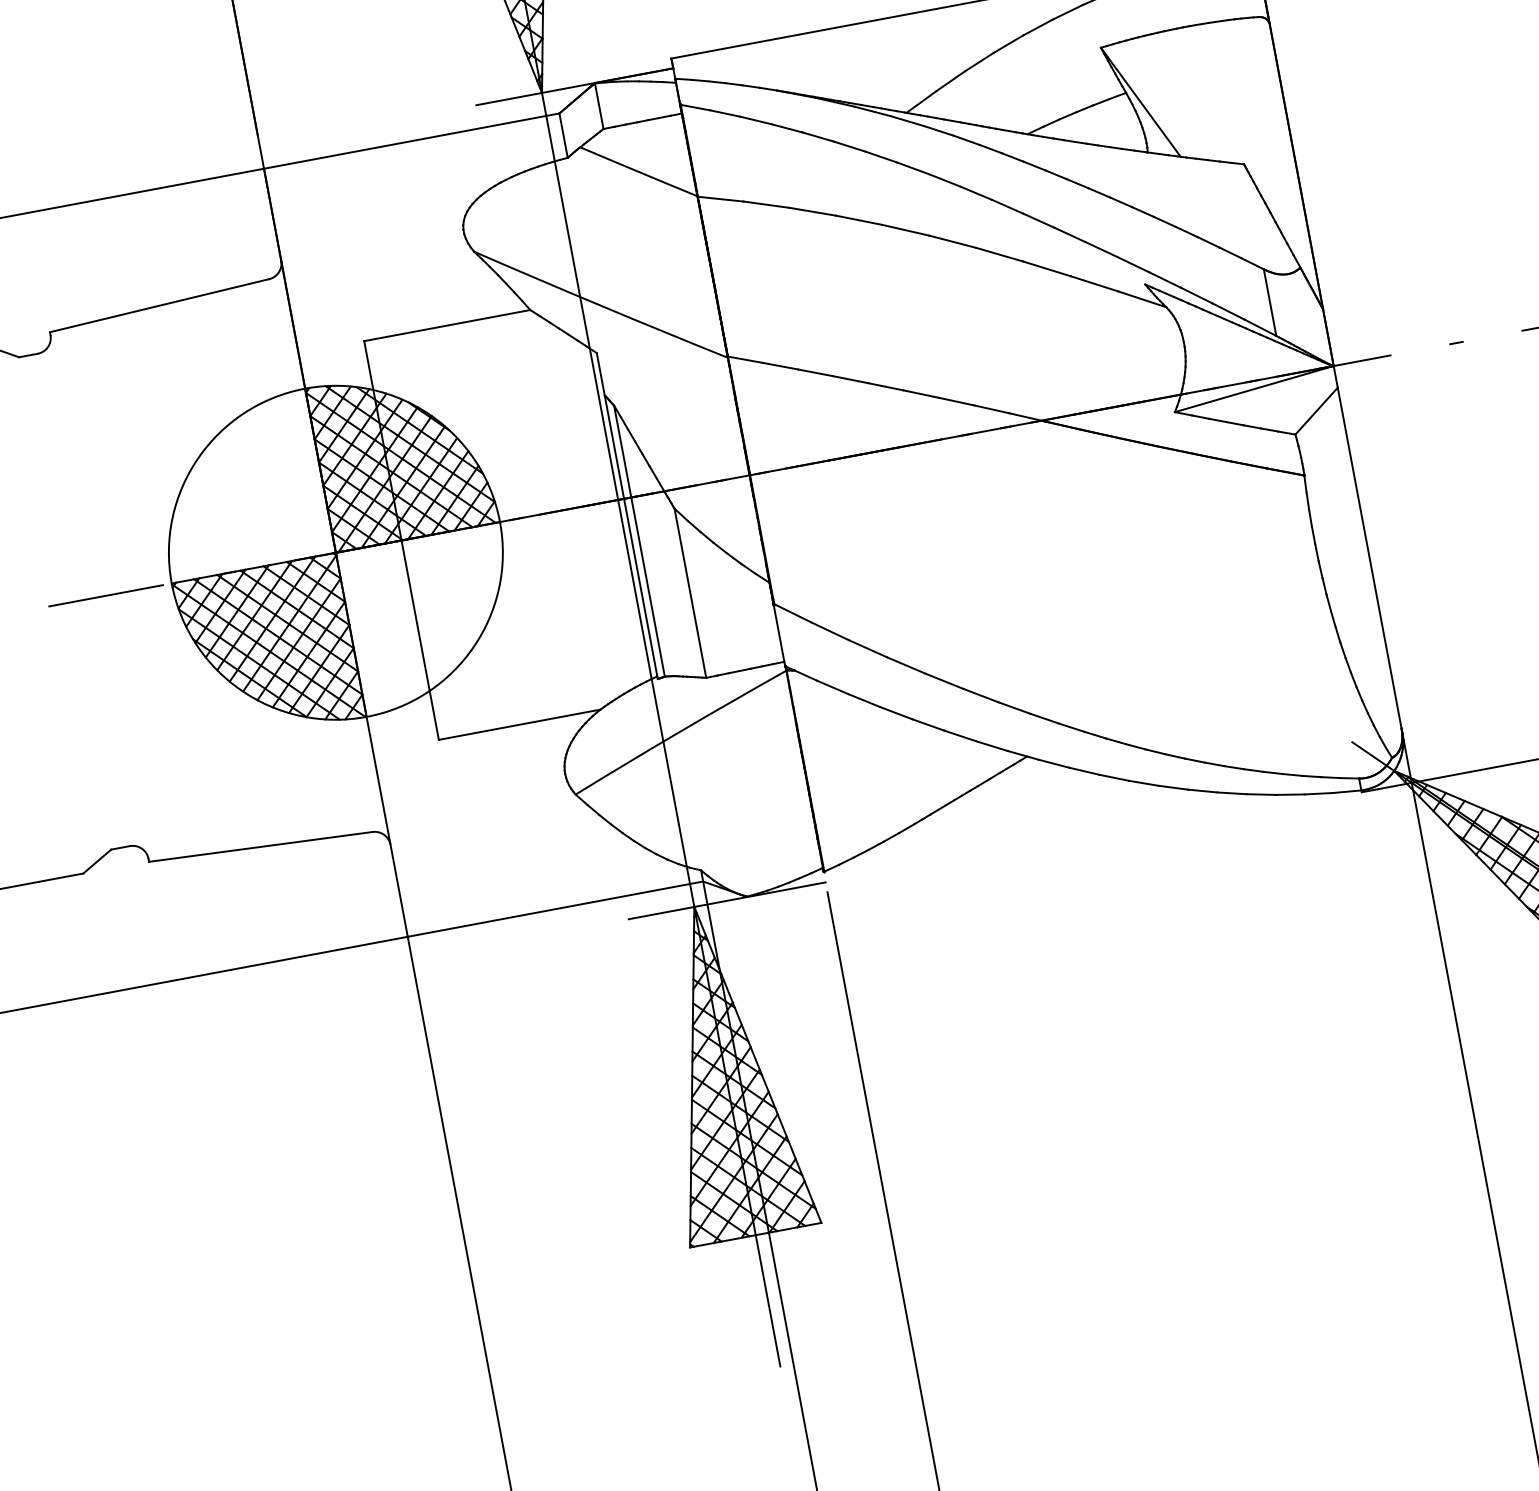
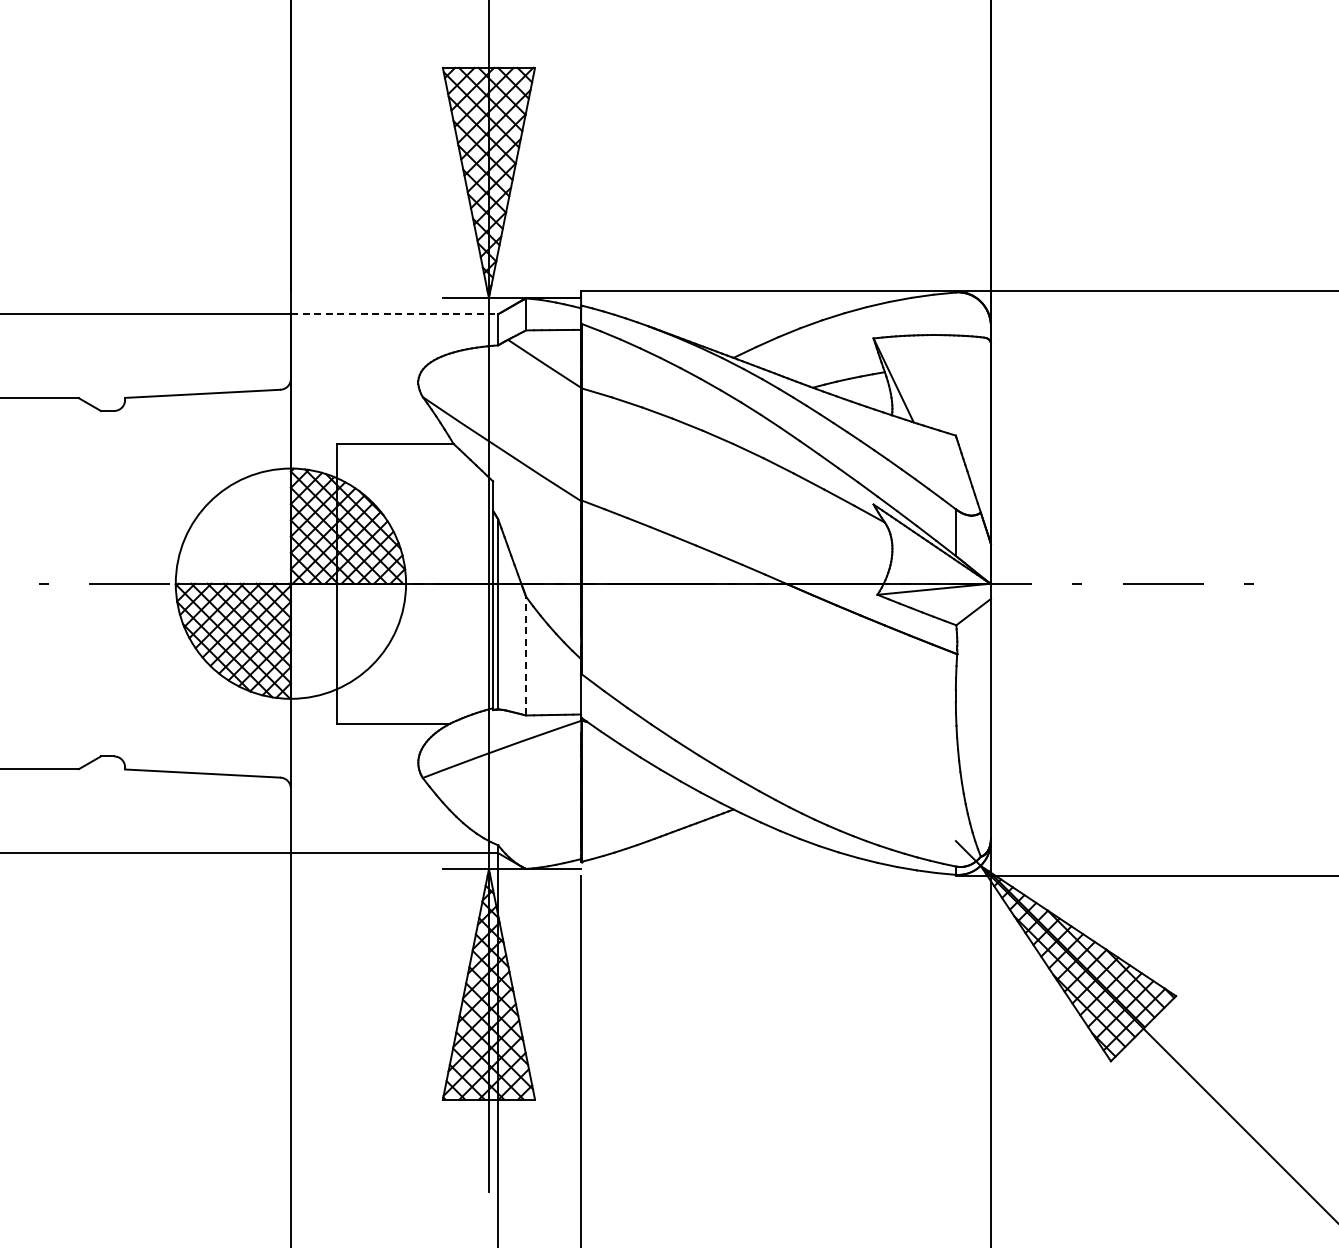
line: (411, 141) -> (394, 314), solid -> dashed
line: (690, 592) -> (526, 655), solid -> dashed

